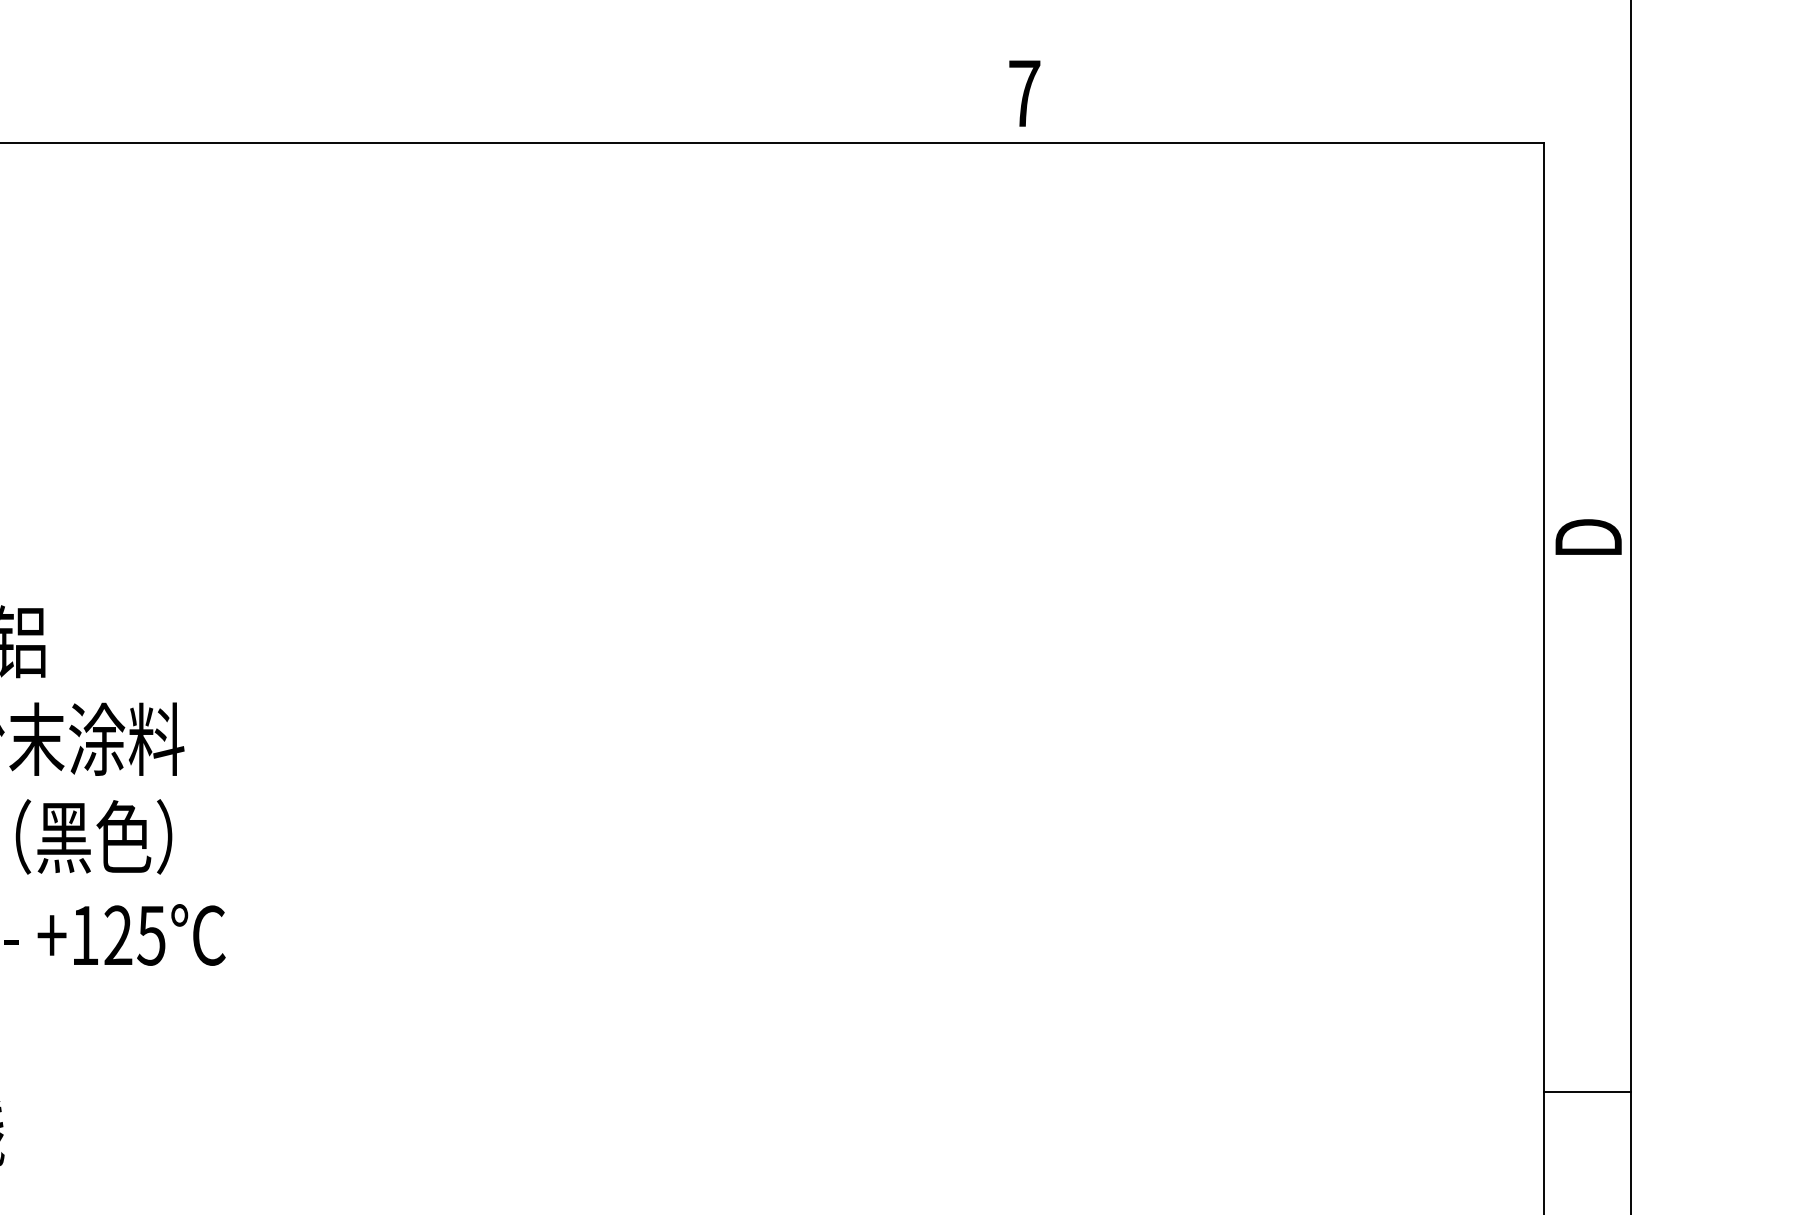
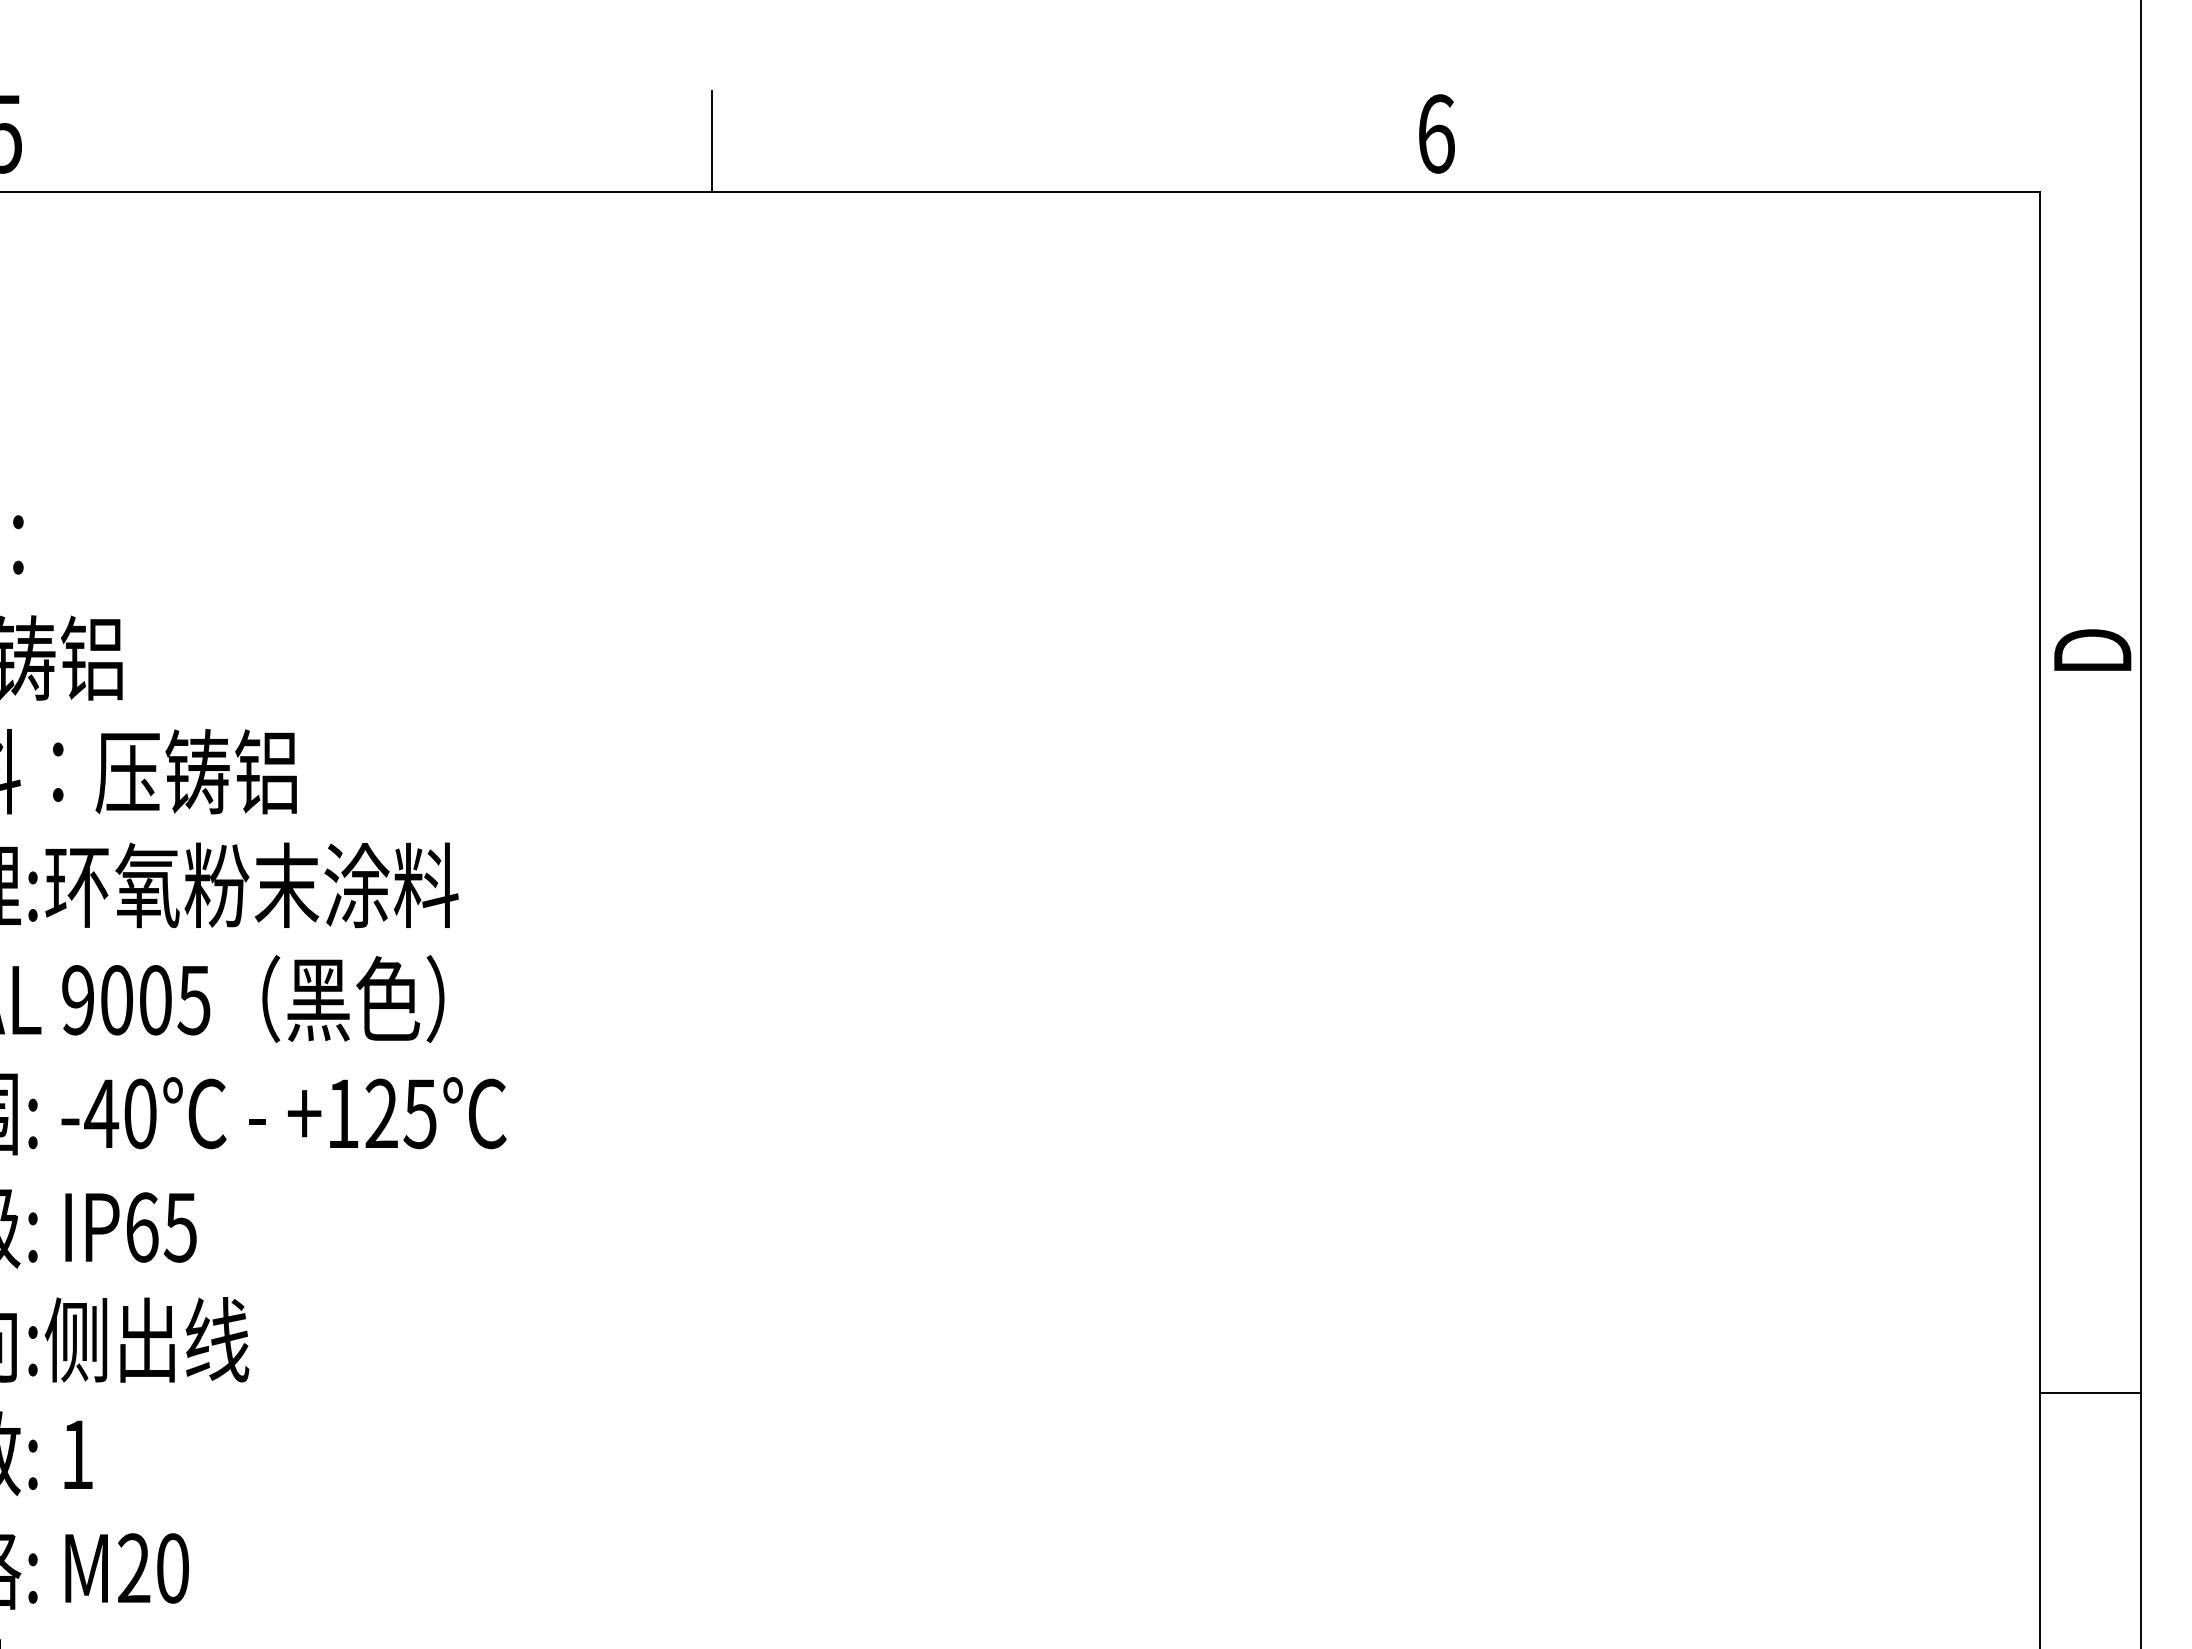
text: (1024, 93) -> (1436, 133), 7 -> 6
line: (402, 100) -> (712, 141), added
line: (1586, 1092) -> (2090, 1393), moved

